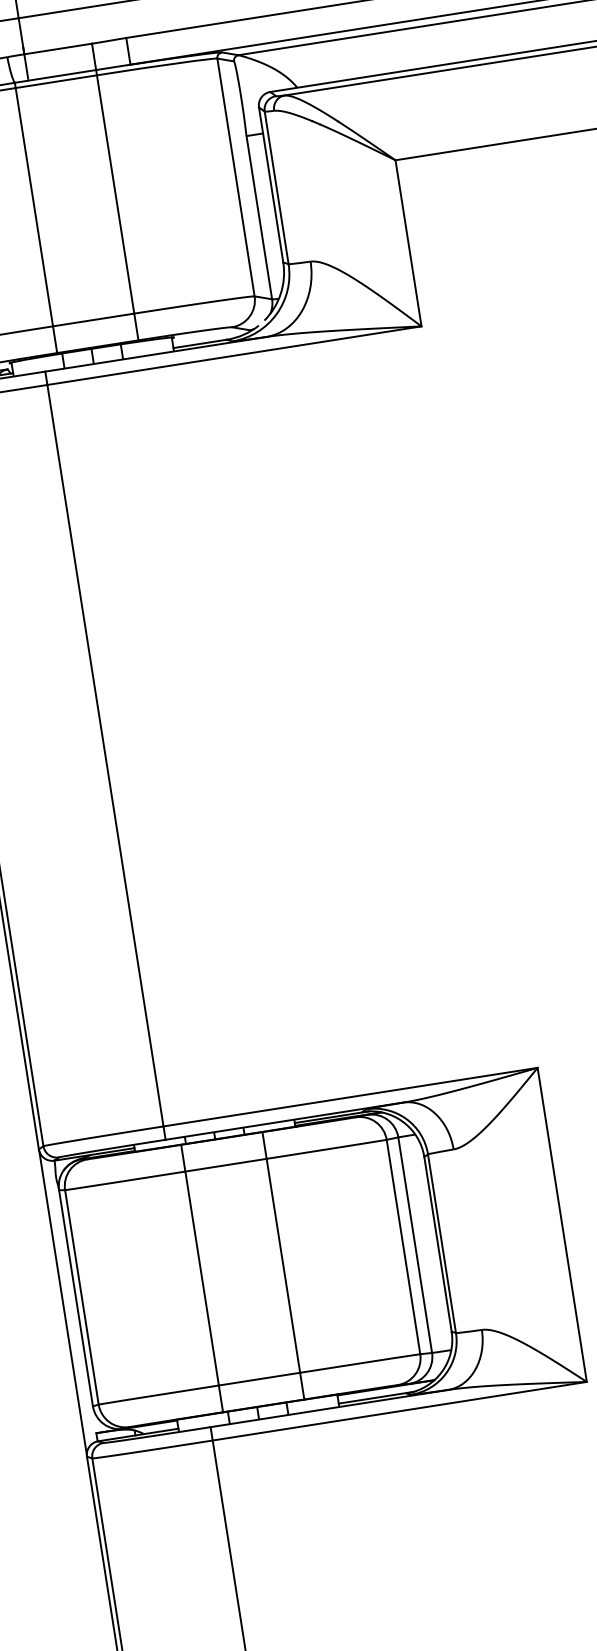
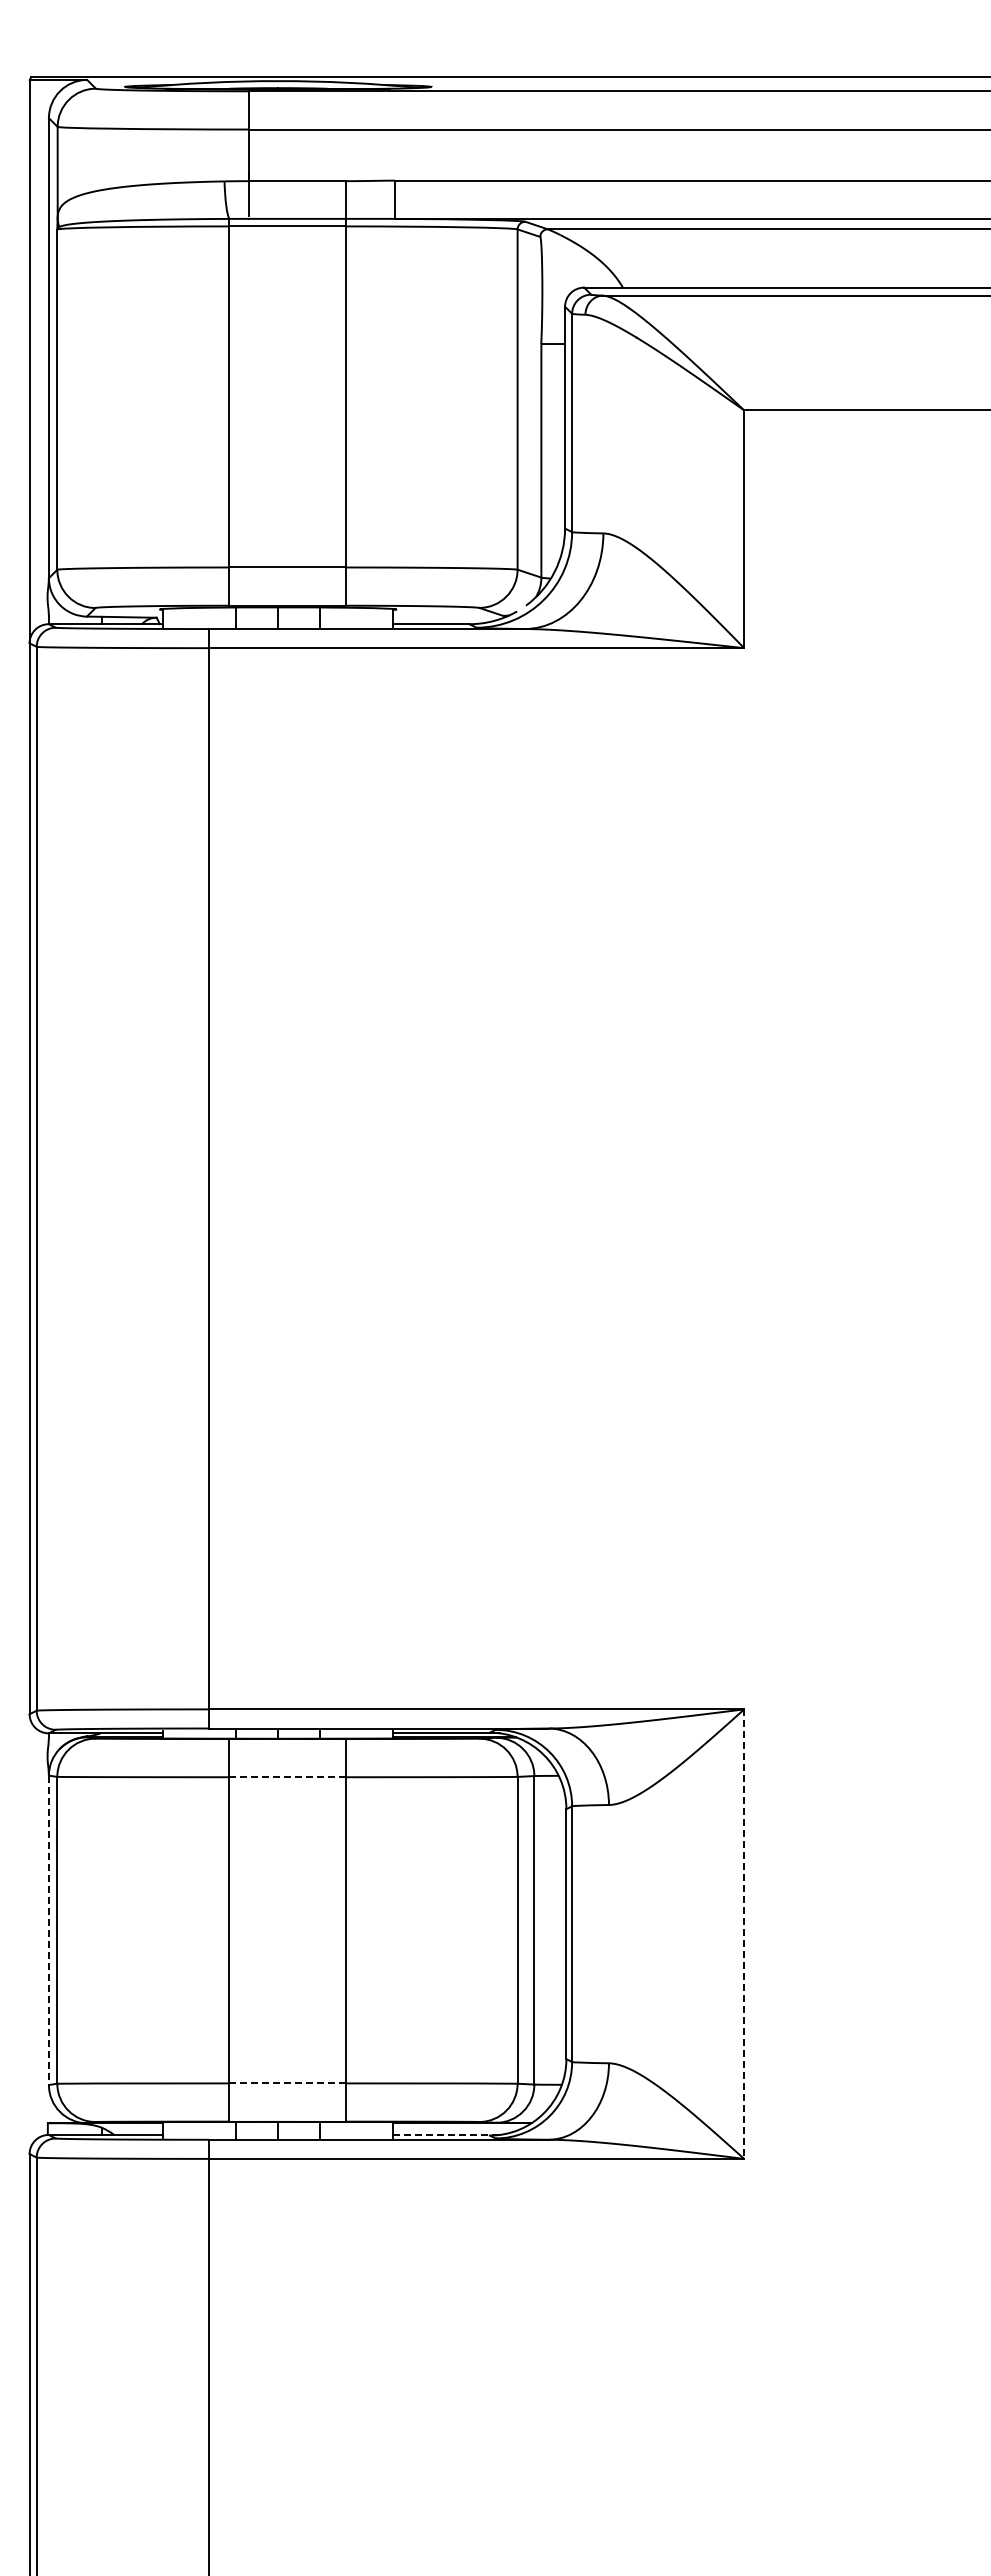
line: (225, 1165) -> (287, 1777), solid -> dashed
line: (562, 1225) -> (744, 1934), solid -> dashed
line: (75, 1298) -> (48, 1930), solid -> dashed
line: (62, 1302) -> (29, 1933), removed
line: (260, 1379) -> (288, 2083), solid -> dashed
line: (376, 1397) -> (446, 2134), solid -> dashed

